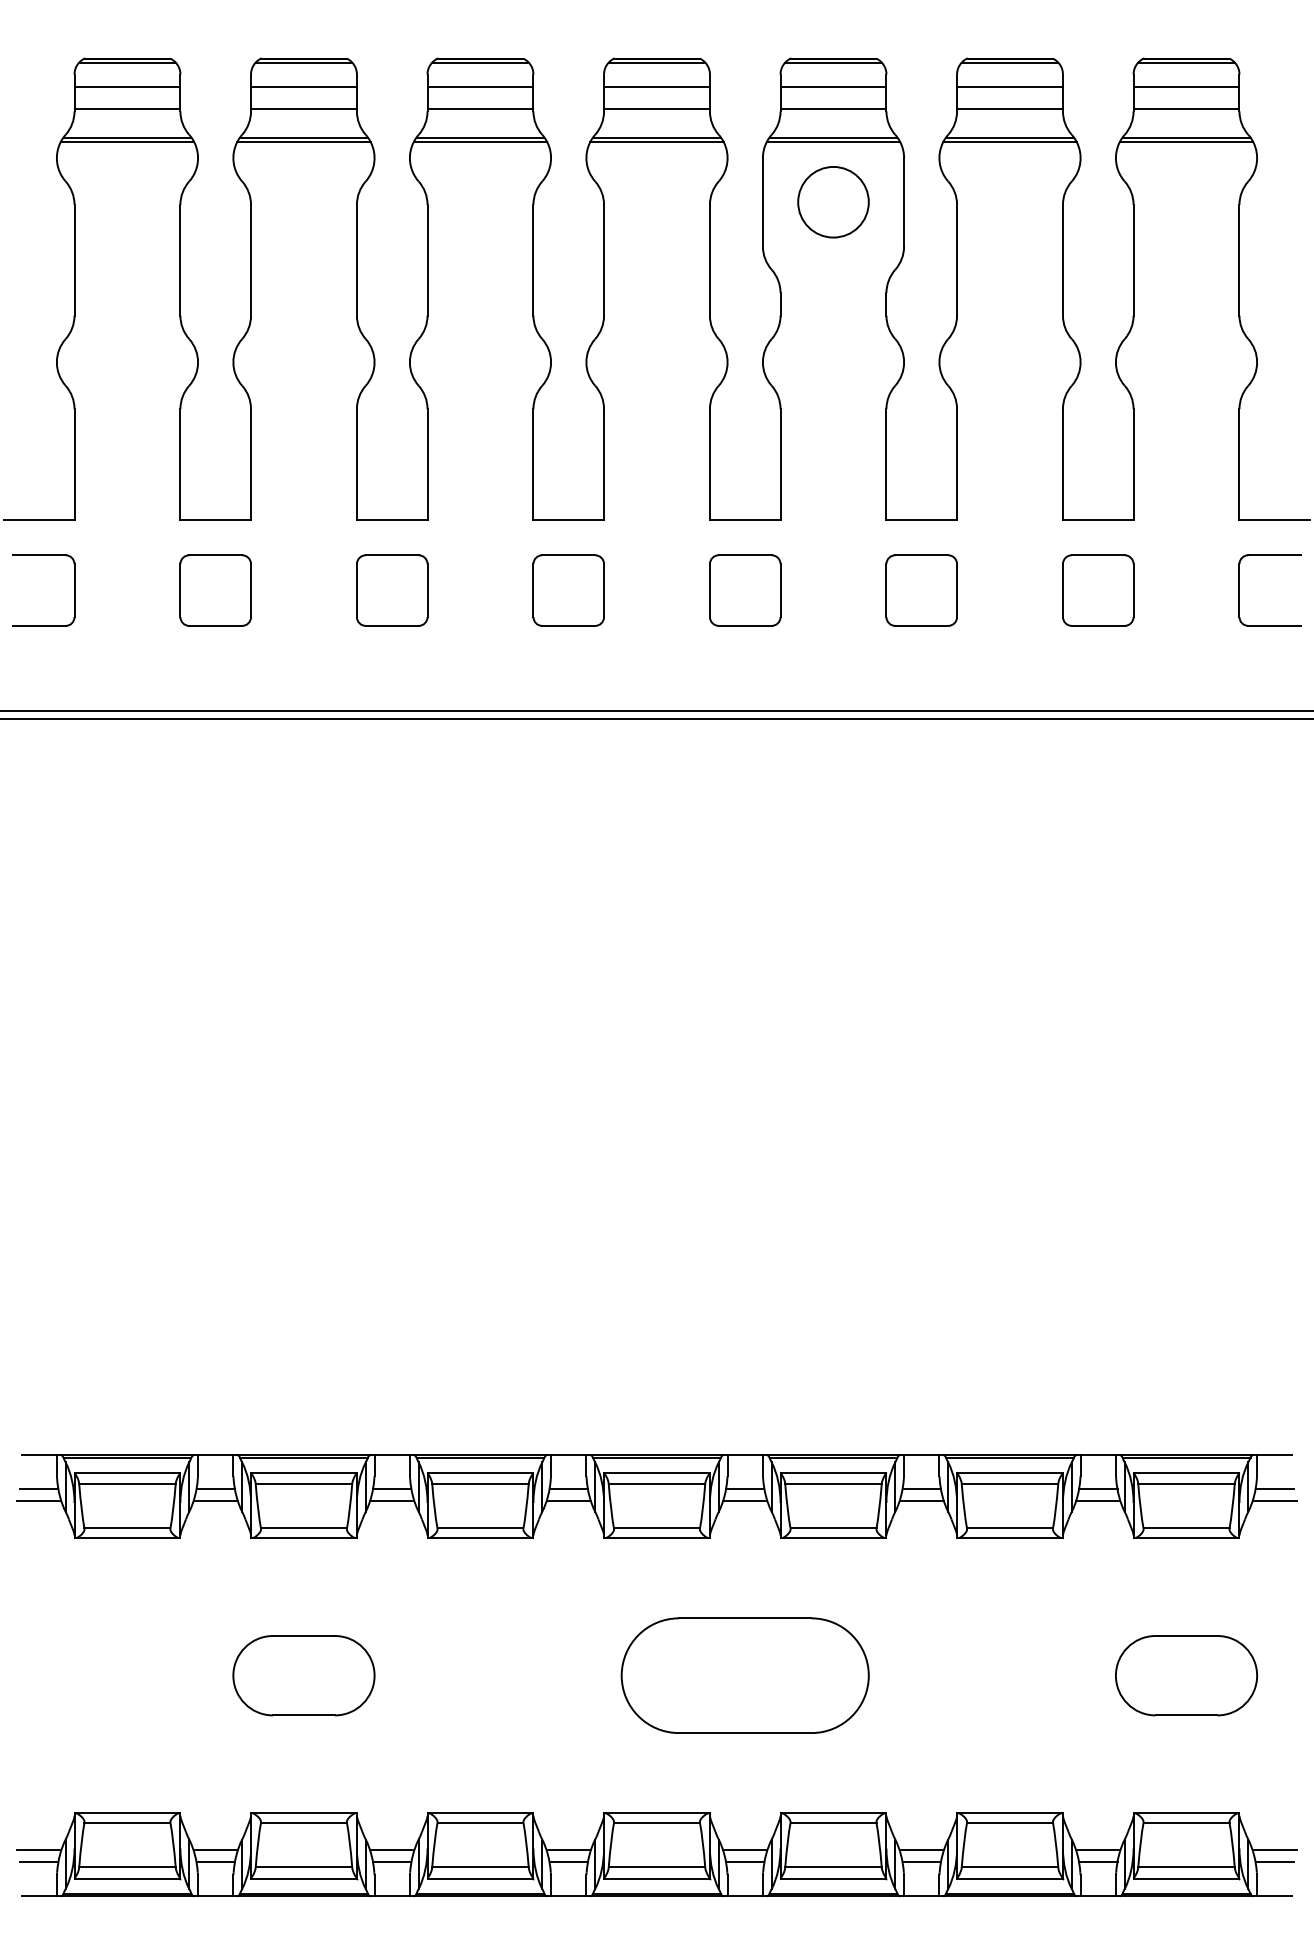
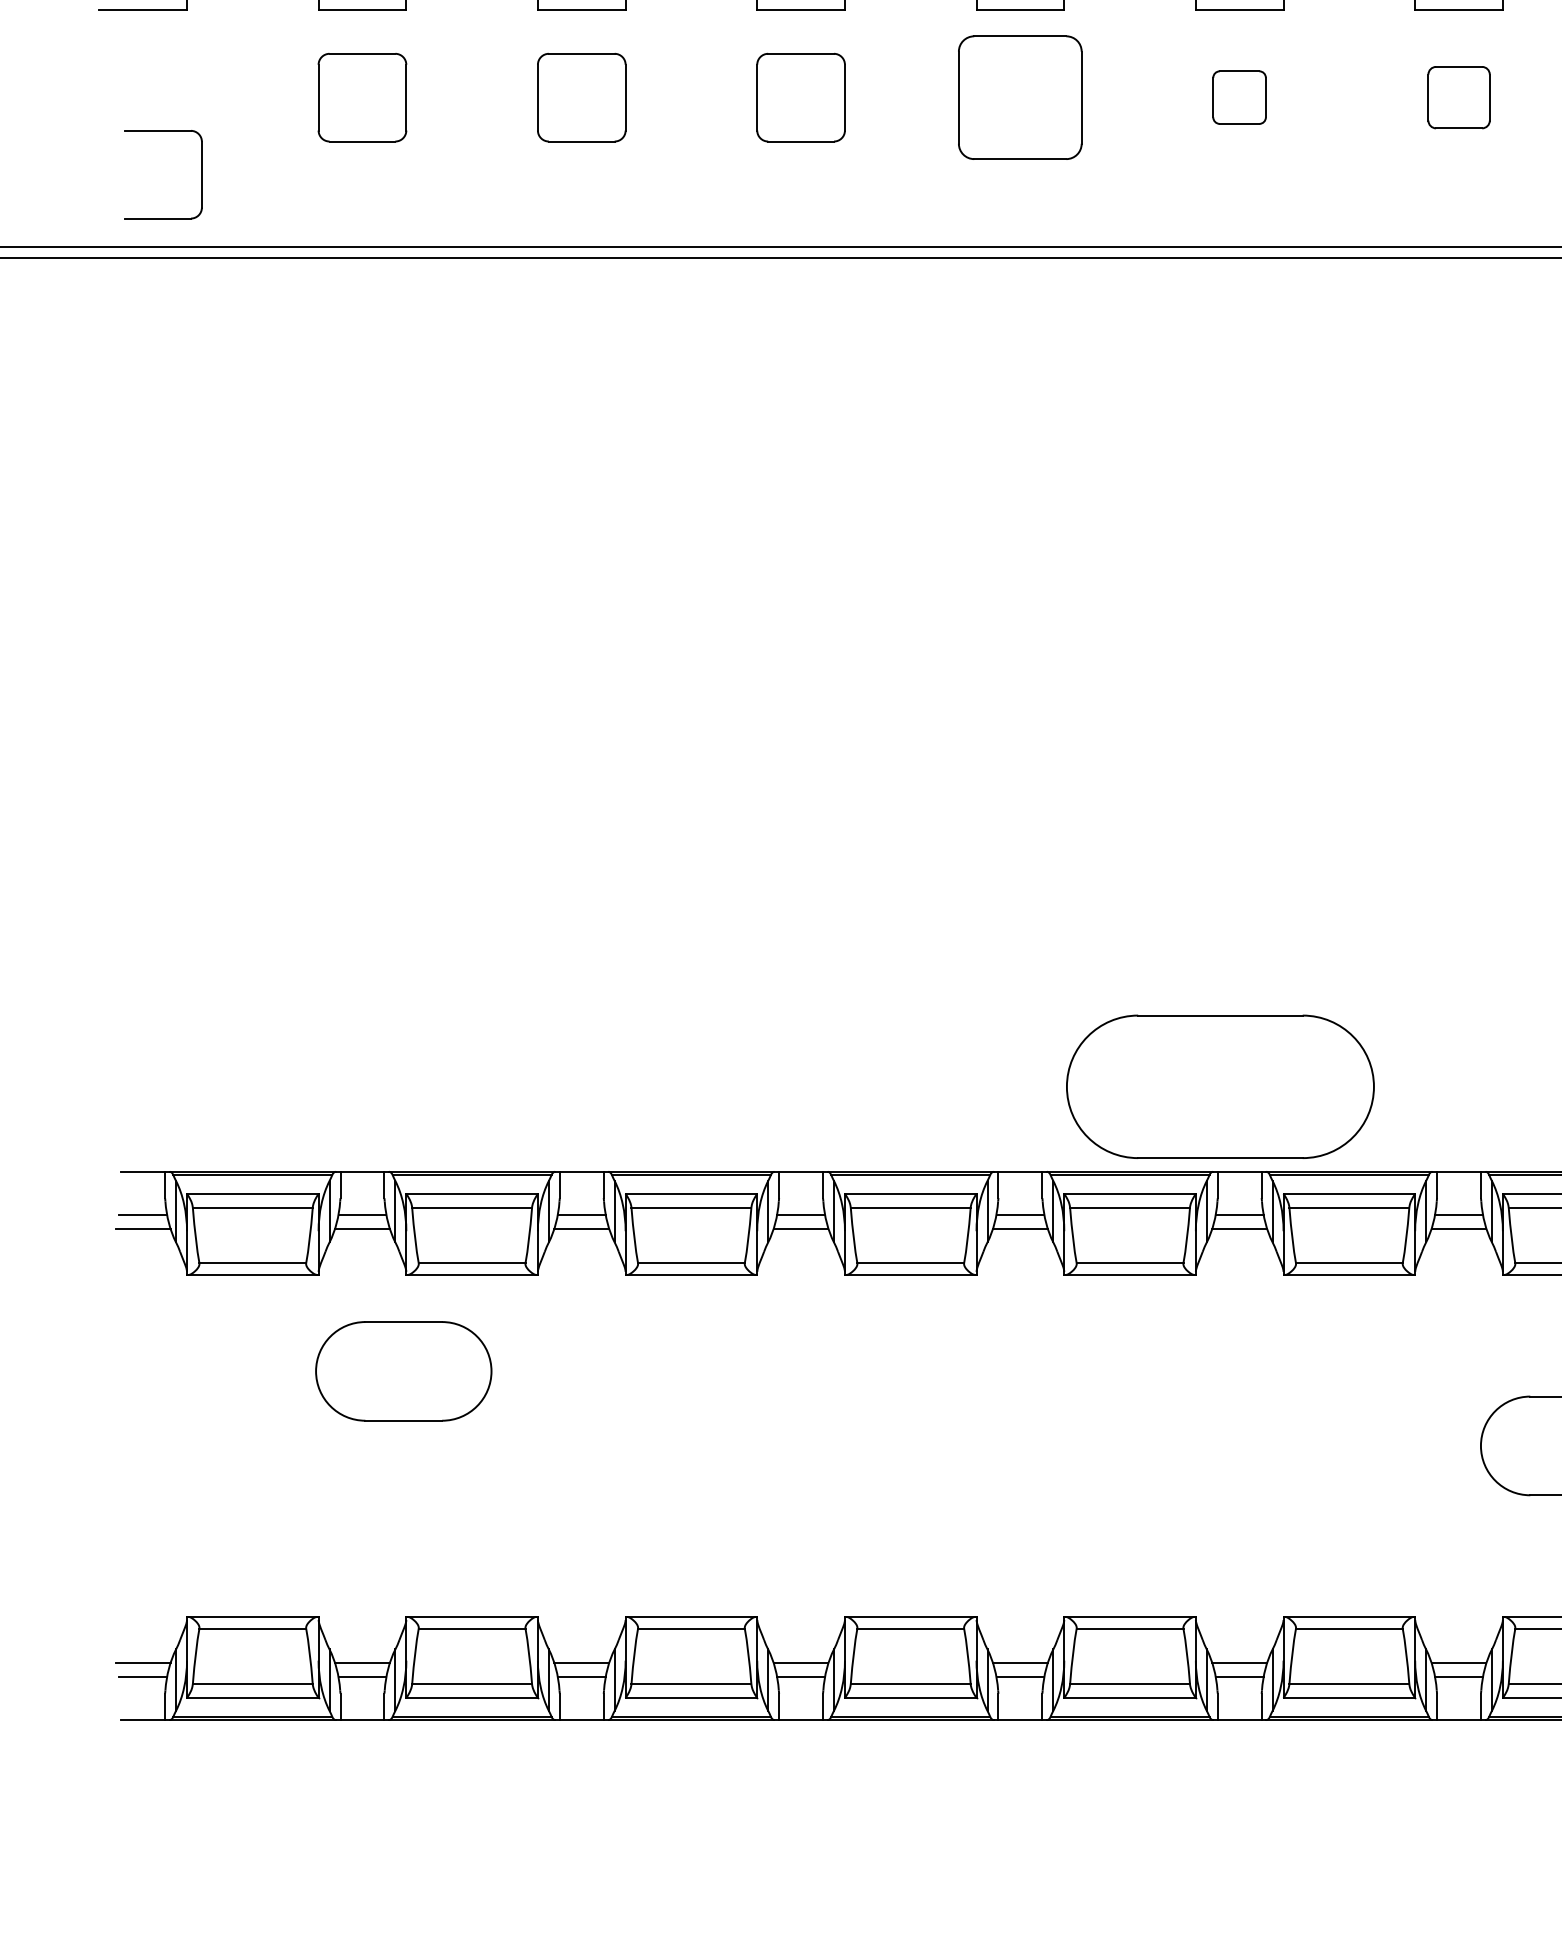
part: (74, 590) -> (201, 174), moved
part: (745, 590) -> (1020, 97), size x1.4
part: (921, 590) -> (1239, 97), size x0.6
part: (1098, 590) -> (1459, 97), size x0.7
part: (303, 1675) -> (403, 1371), moved
part: (744, 1675) -> (1219, 1086), moved

